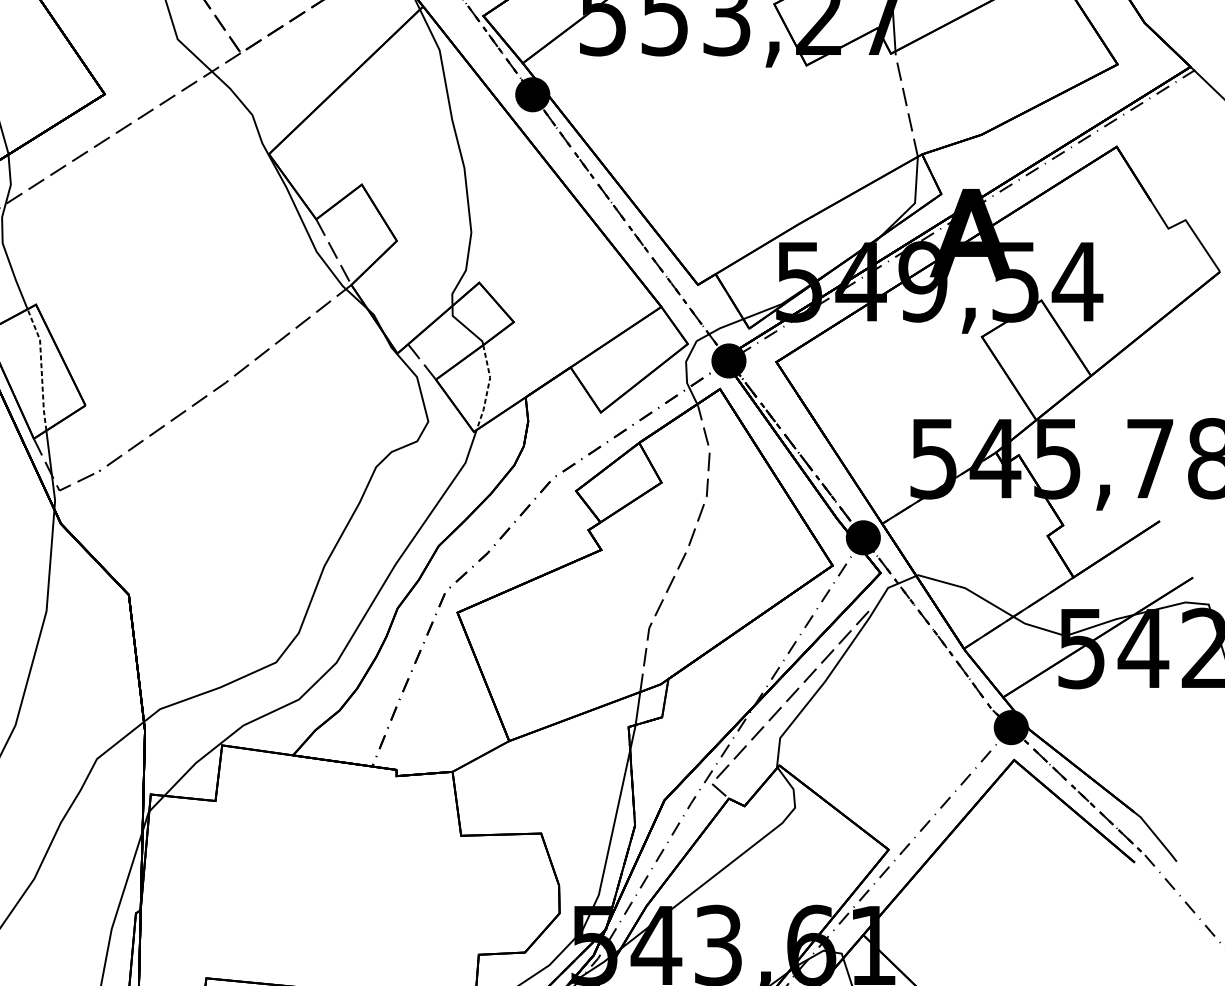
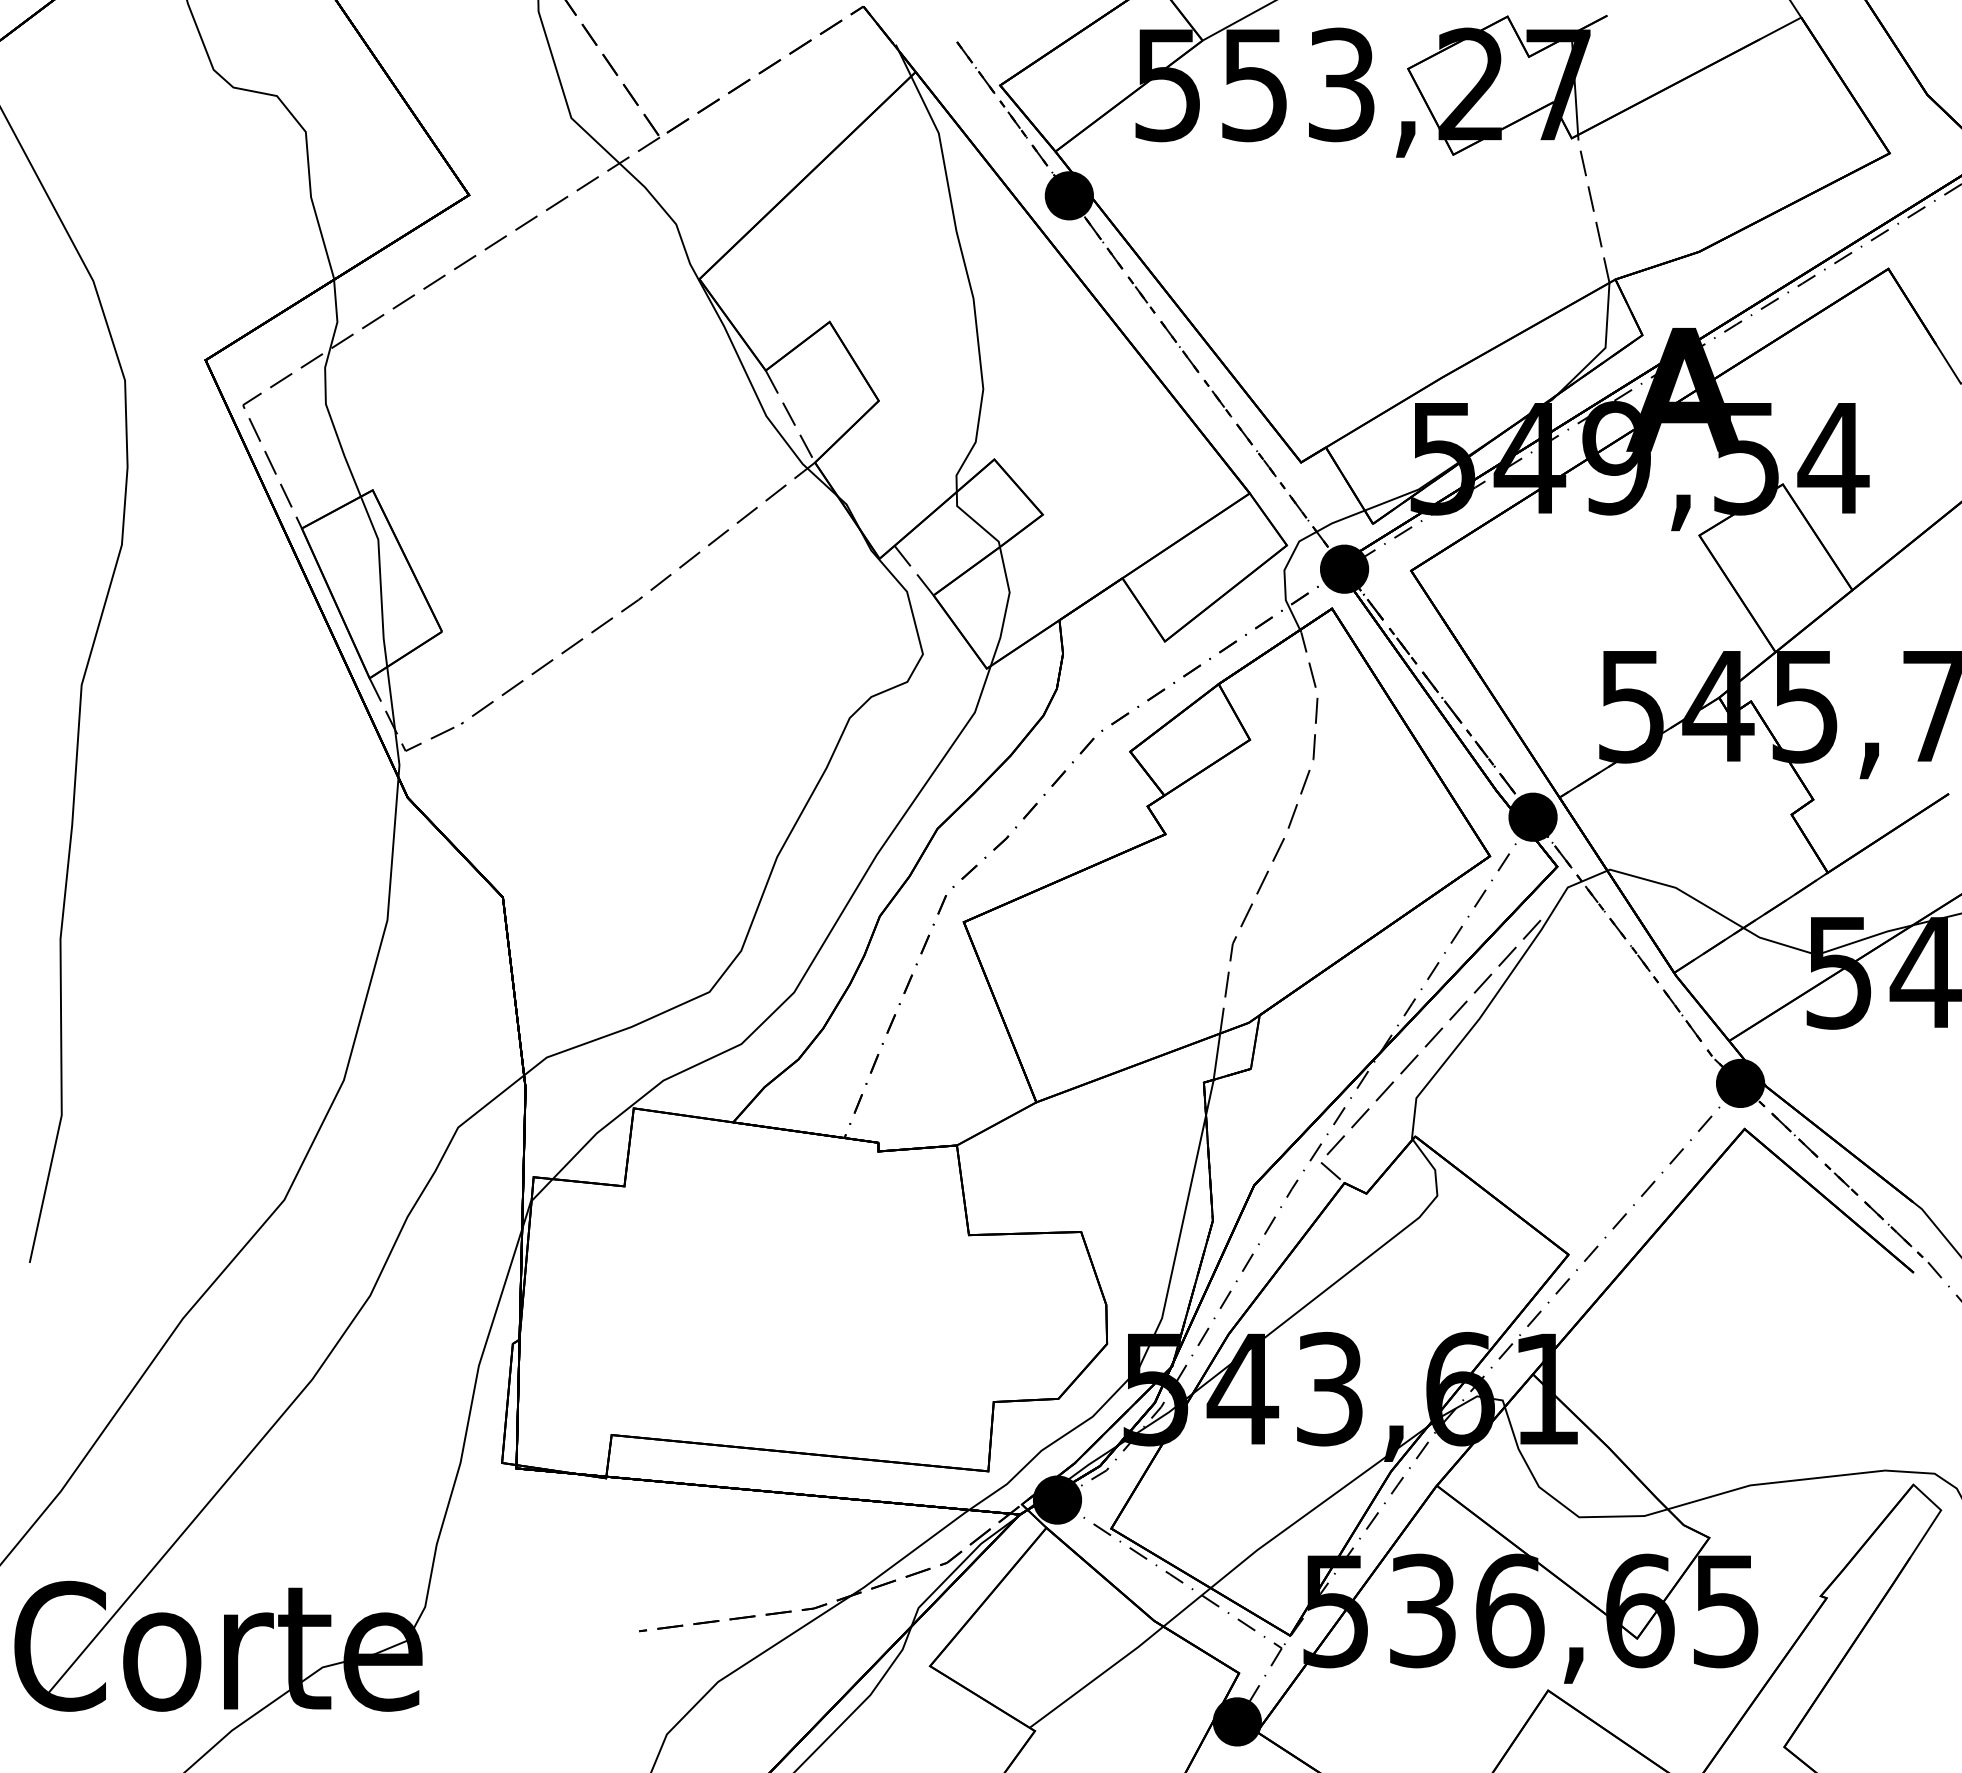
line: (41, 369) -> (380, 580), dashed -> solid
line: (487, 387) -> (1006, 606), dashed -> solid

